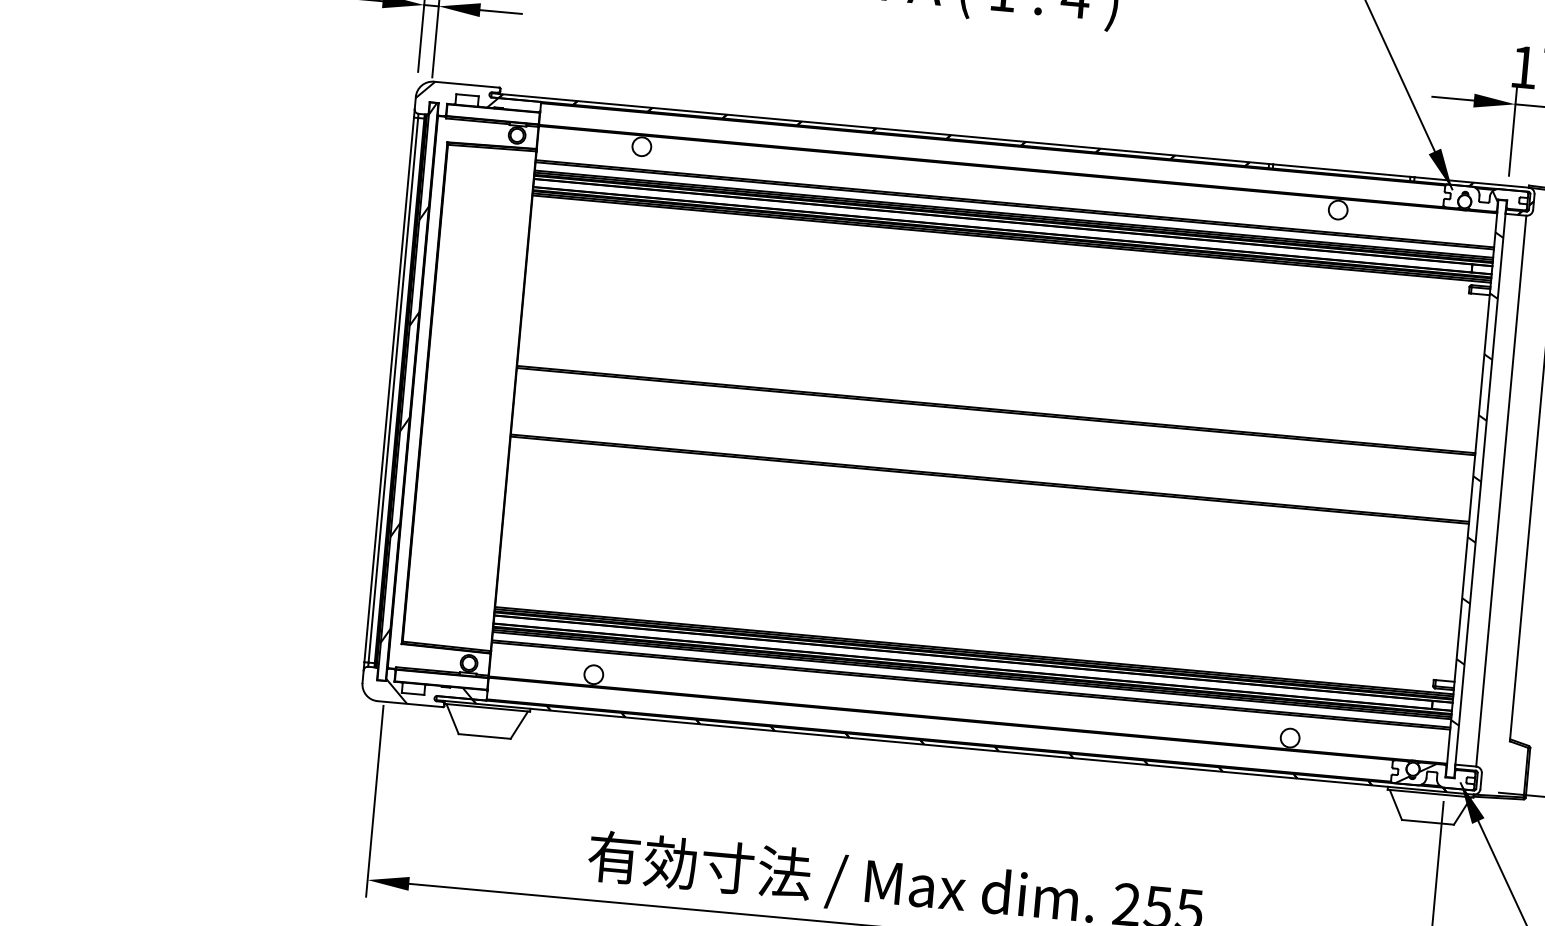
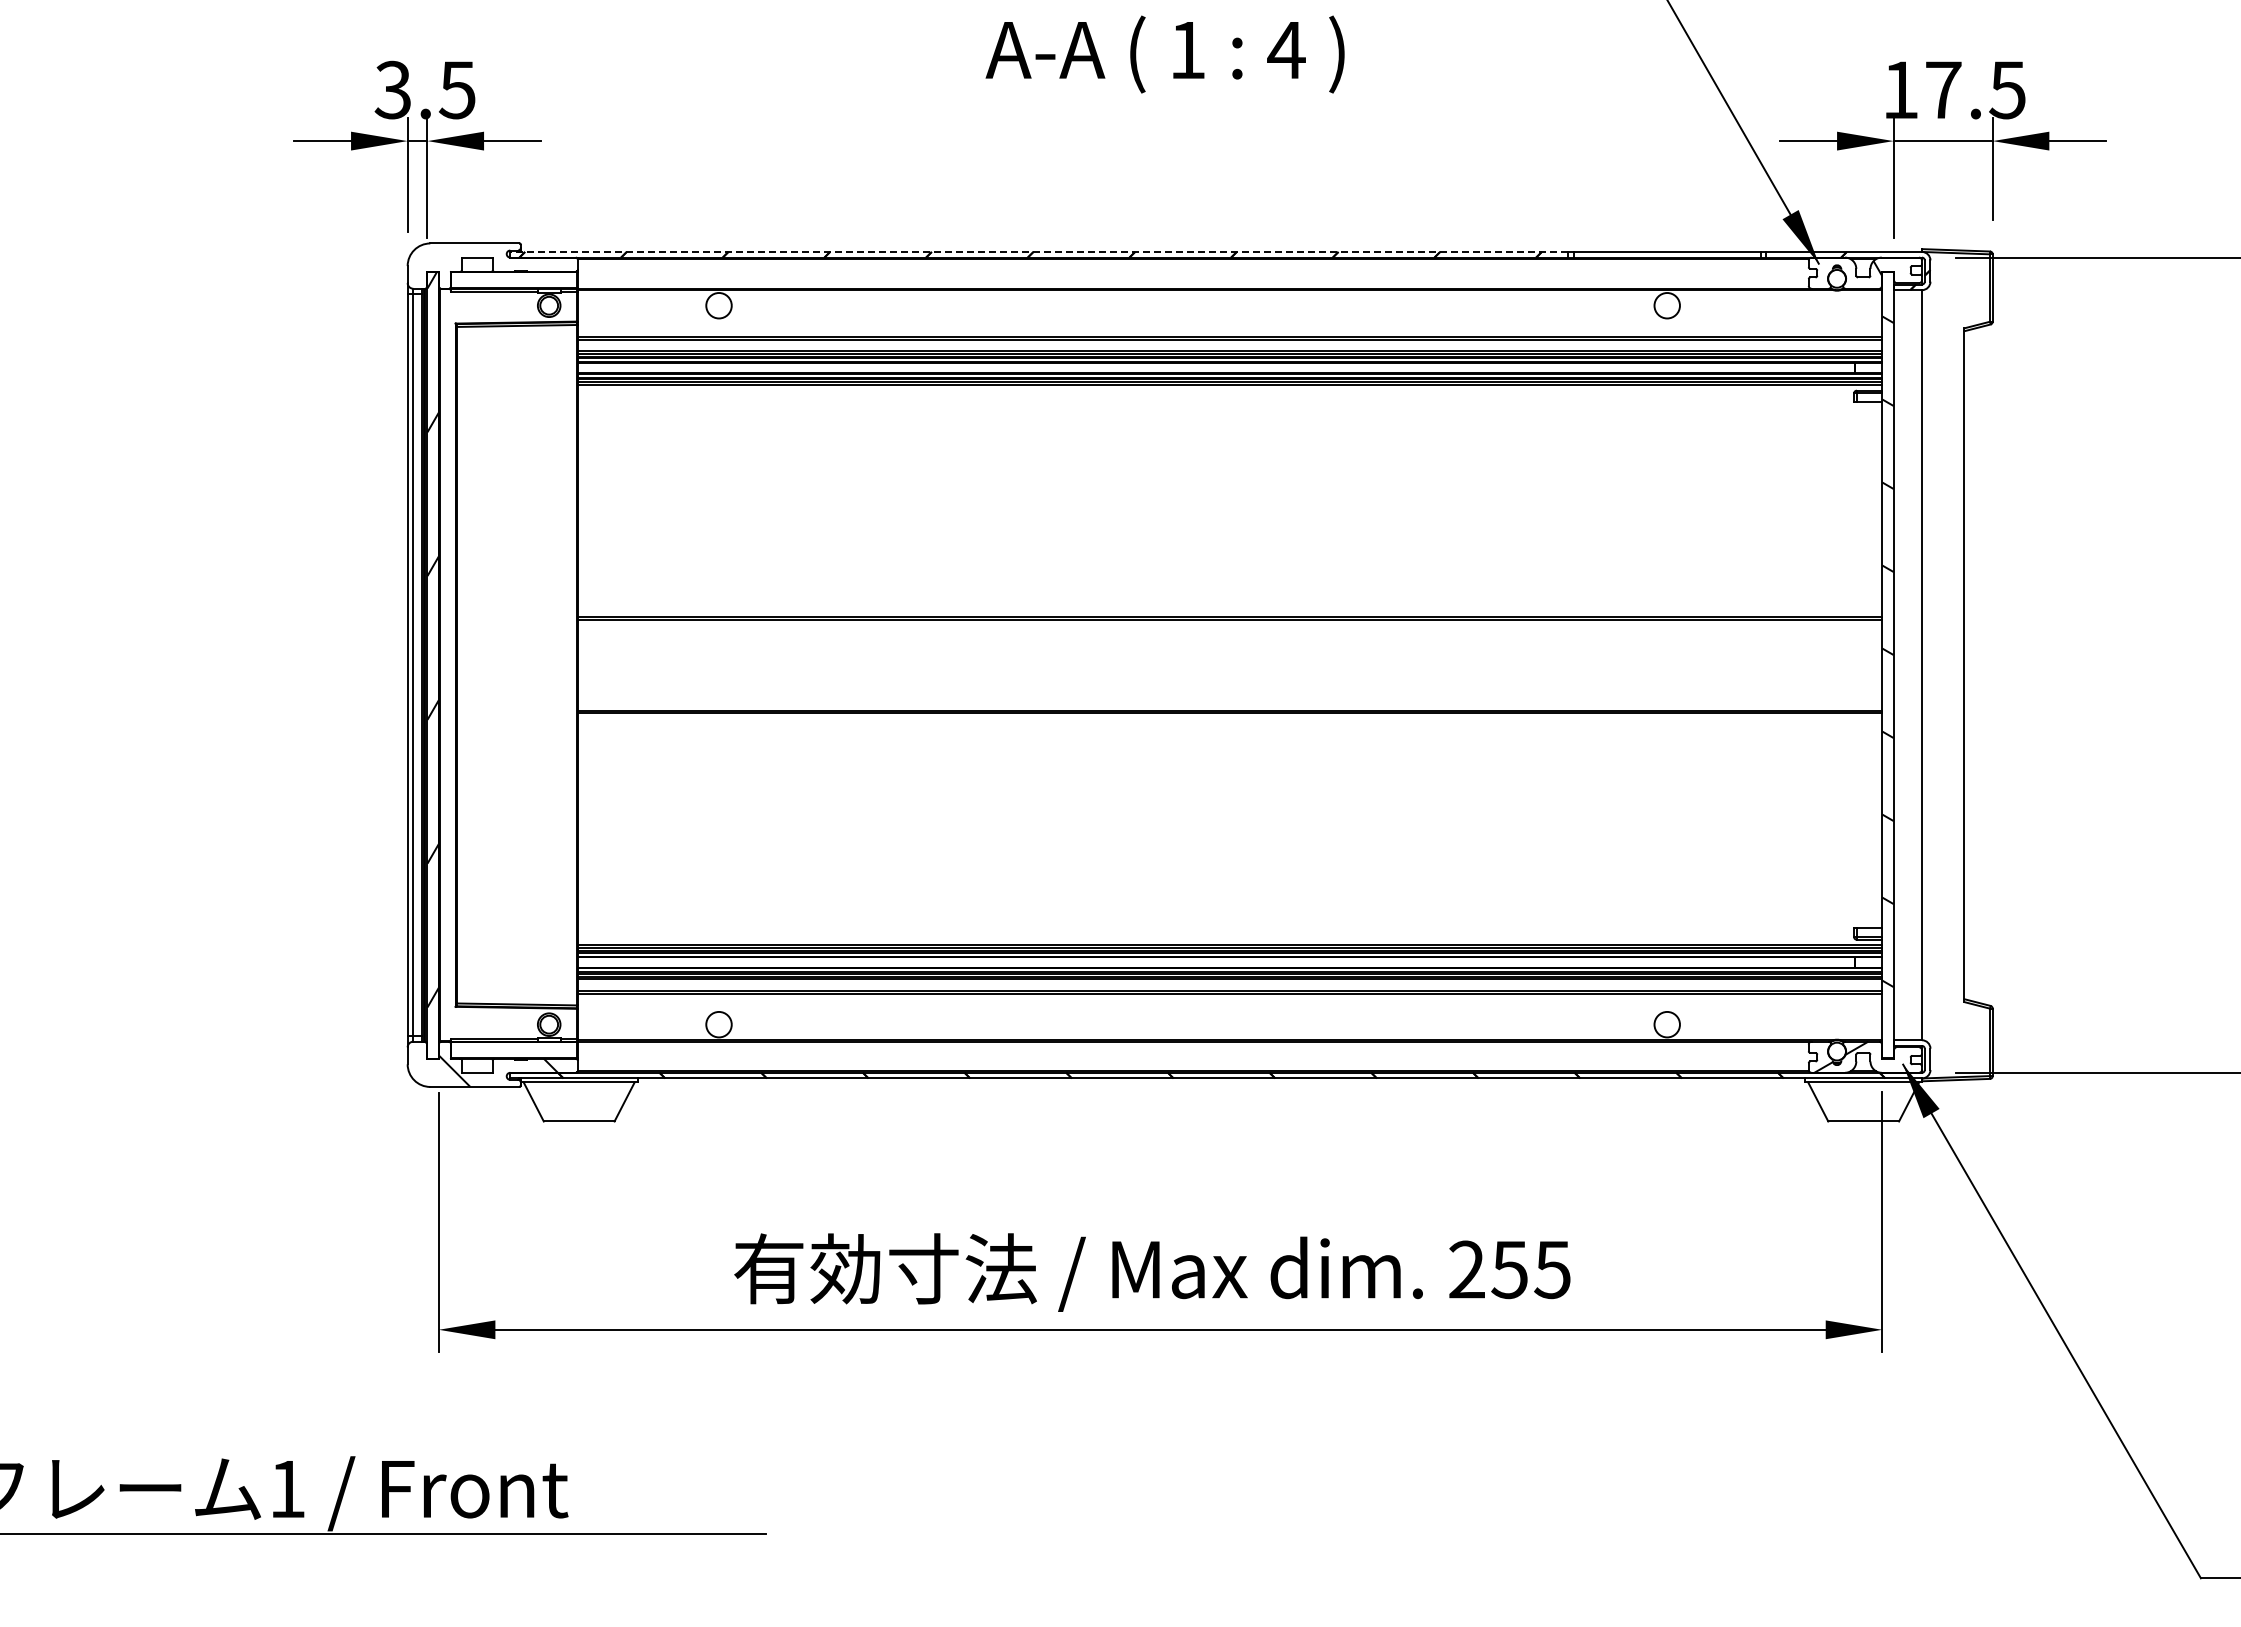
hatch: (457, 94) -> (463, 257), removed
line: (880, 128) -> (1038, 251), solid -> dashed

